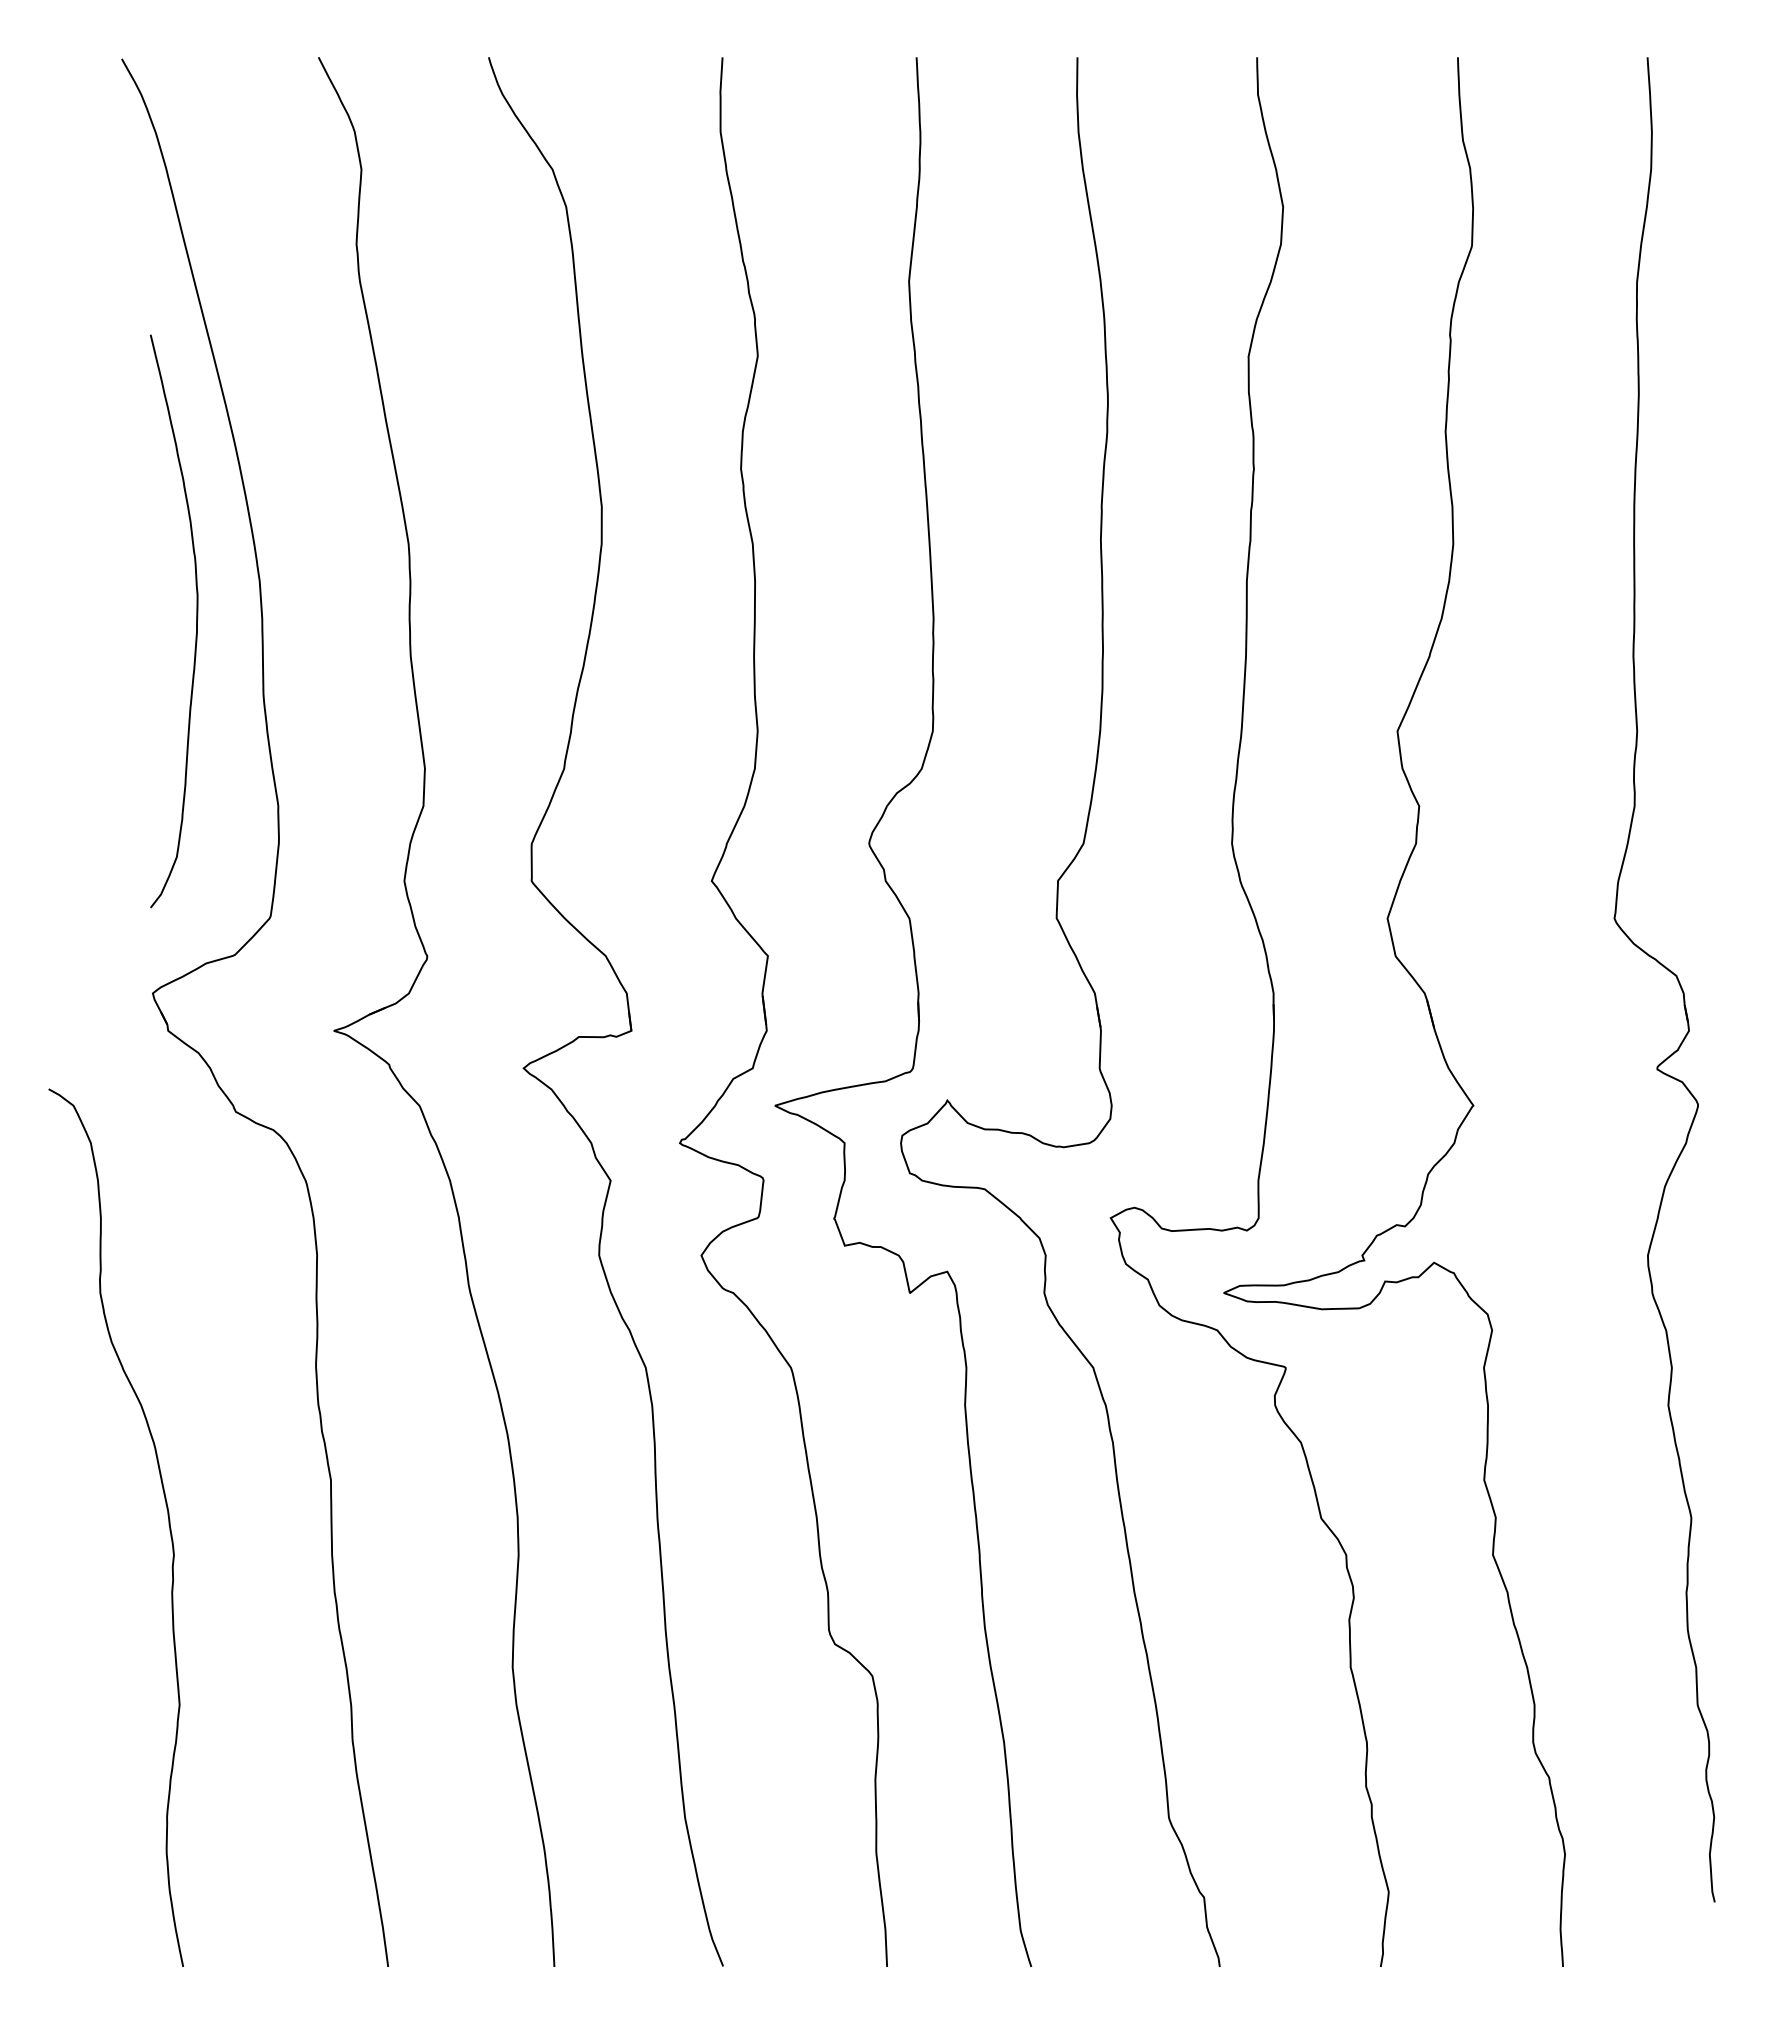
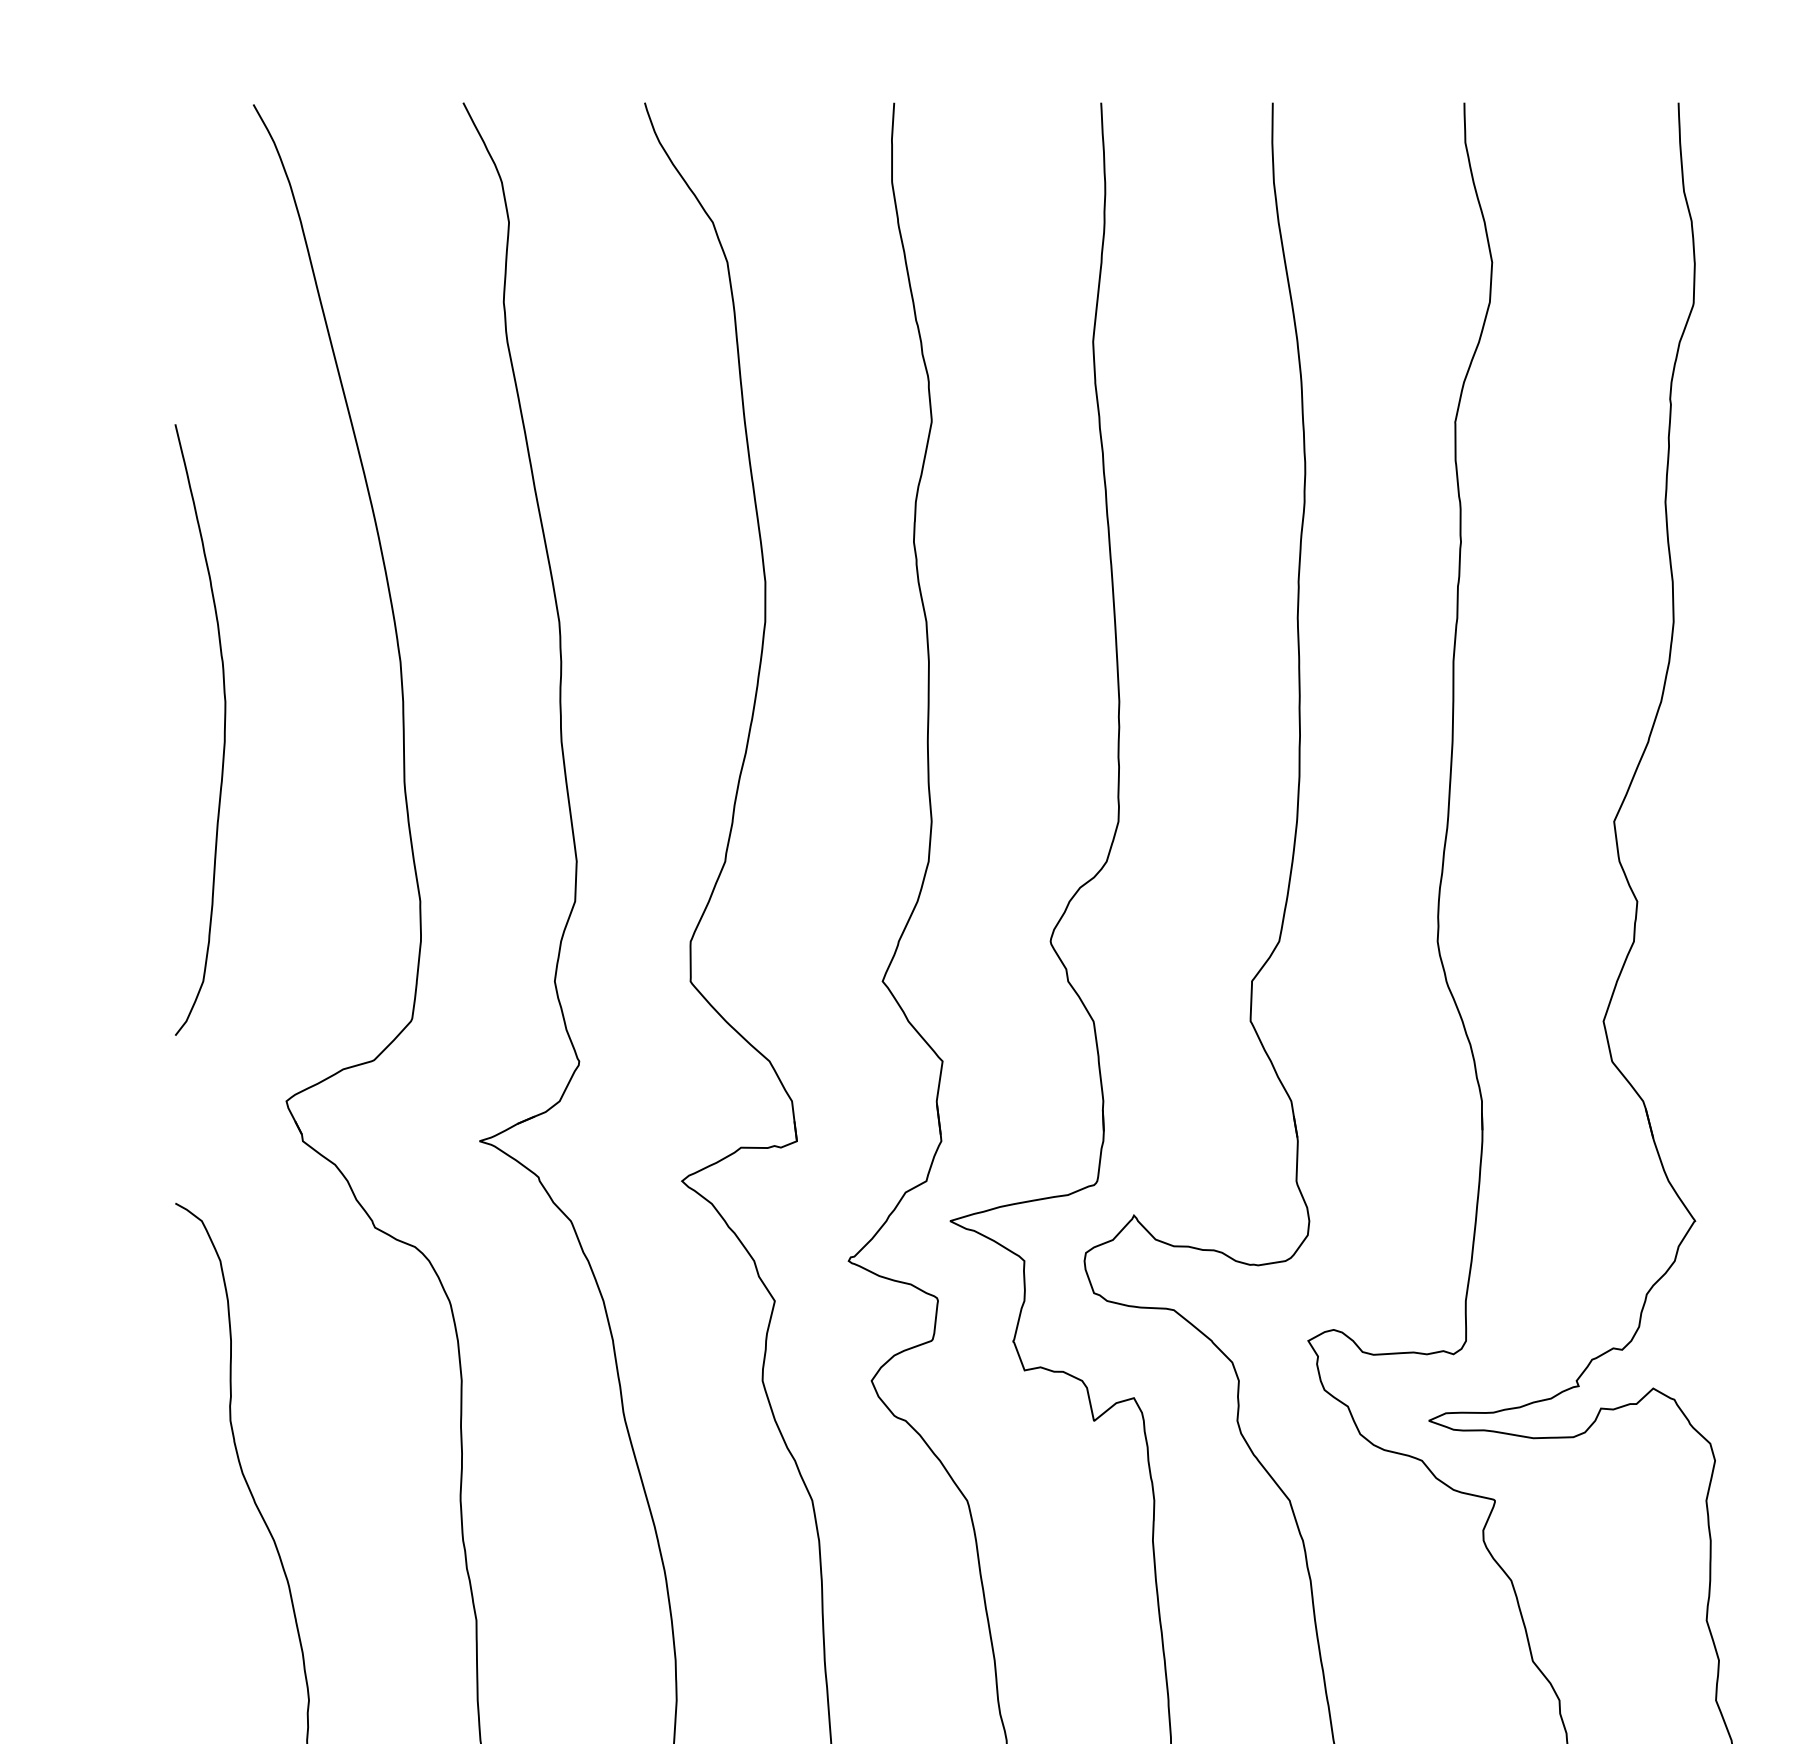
curve: (196, 621) -> (224, 730), moved

